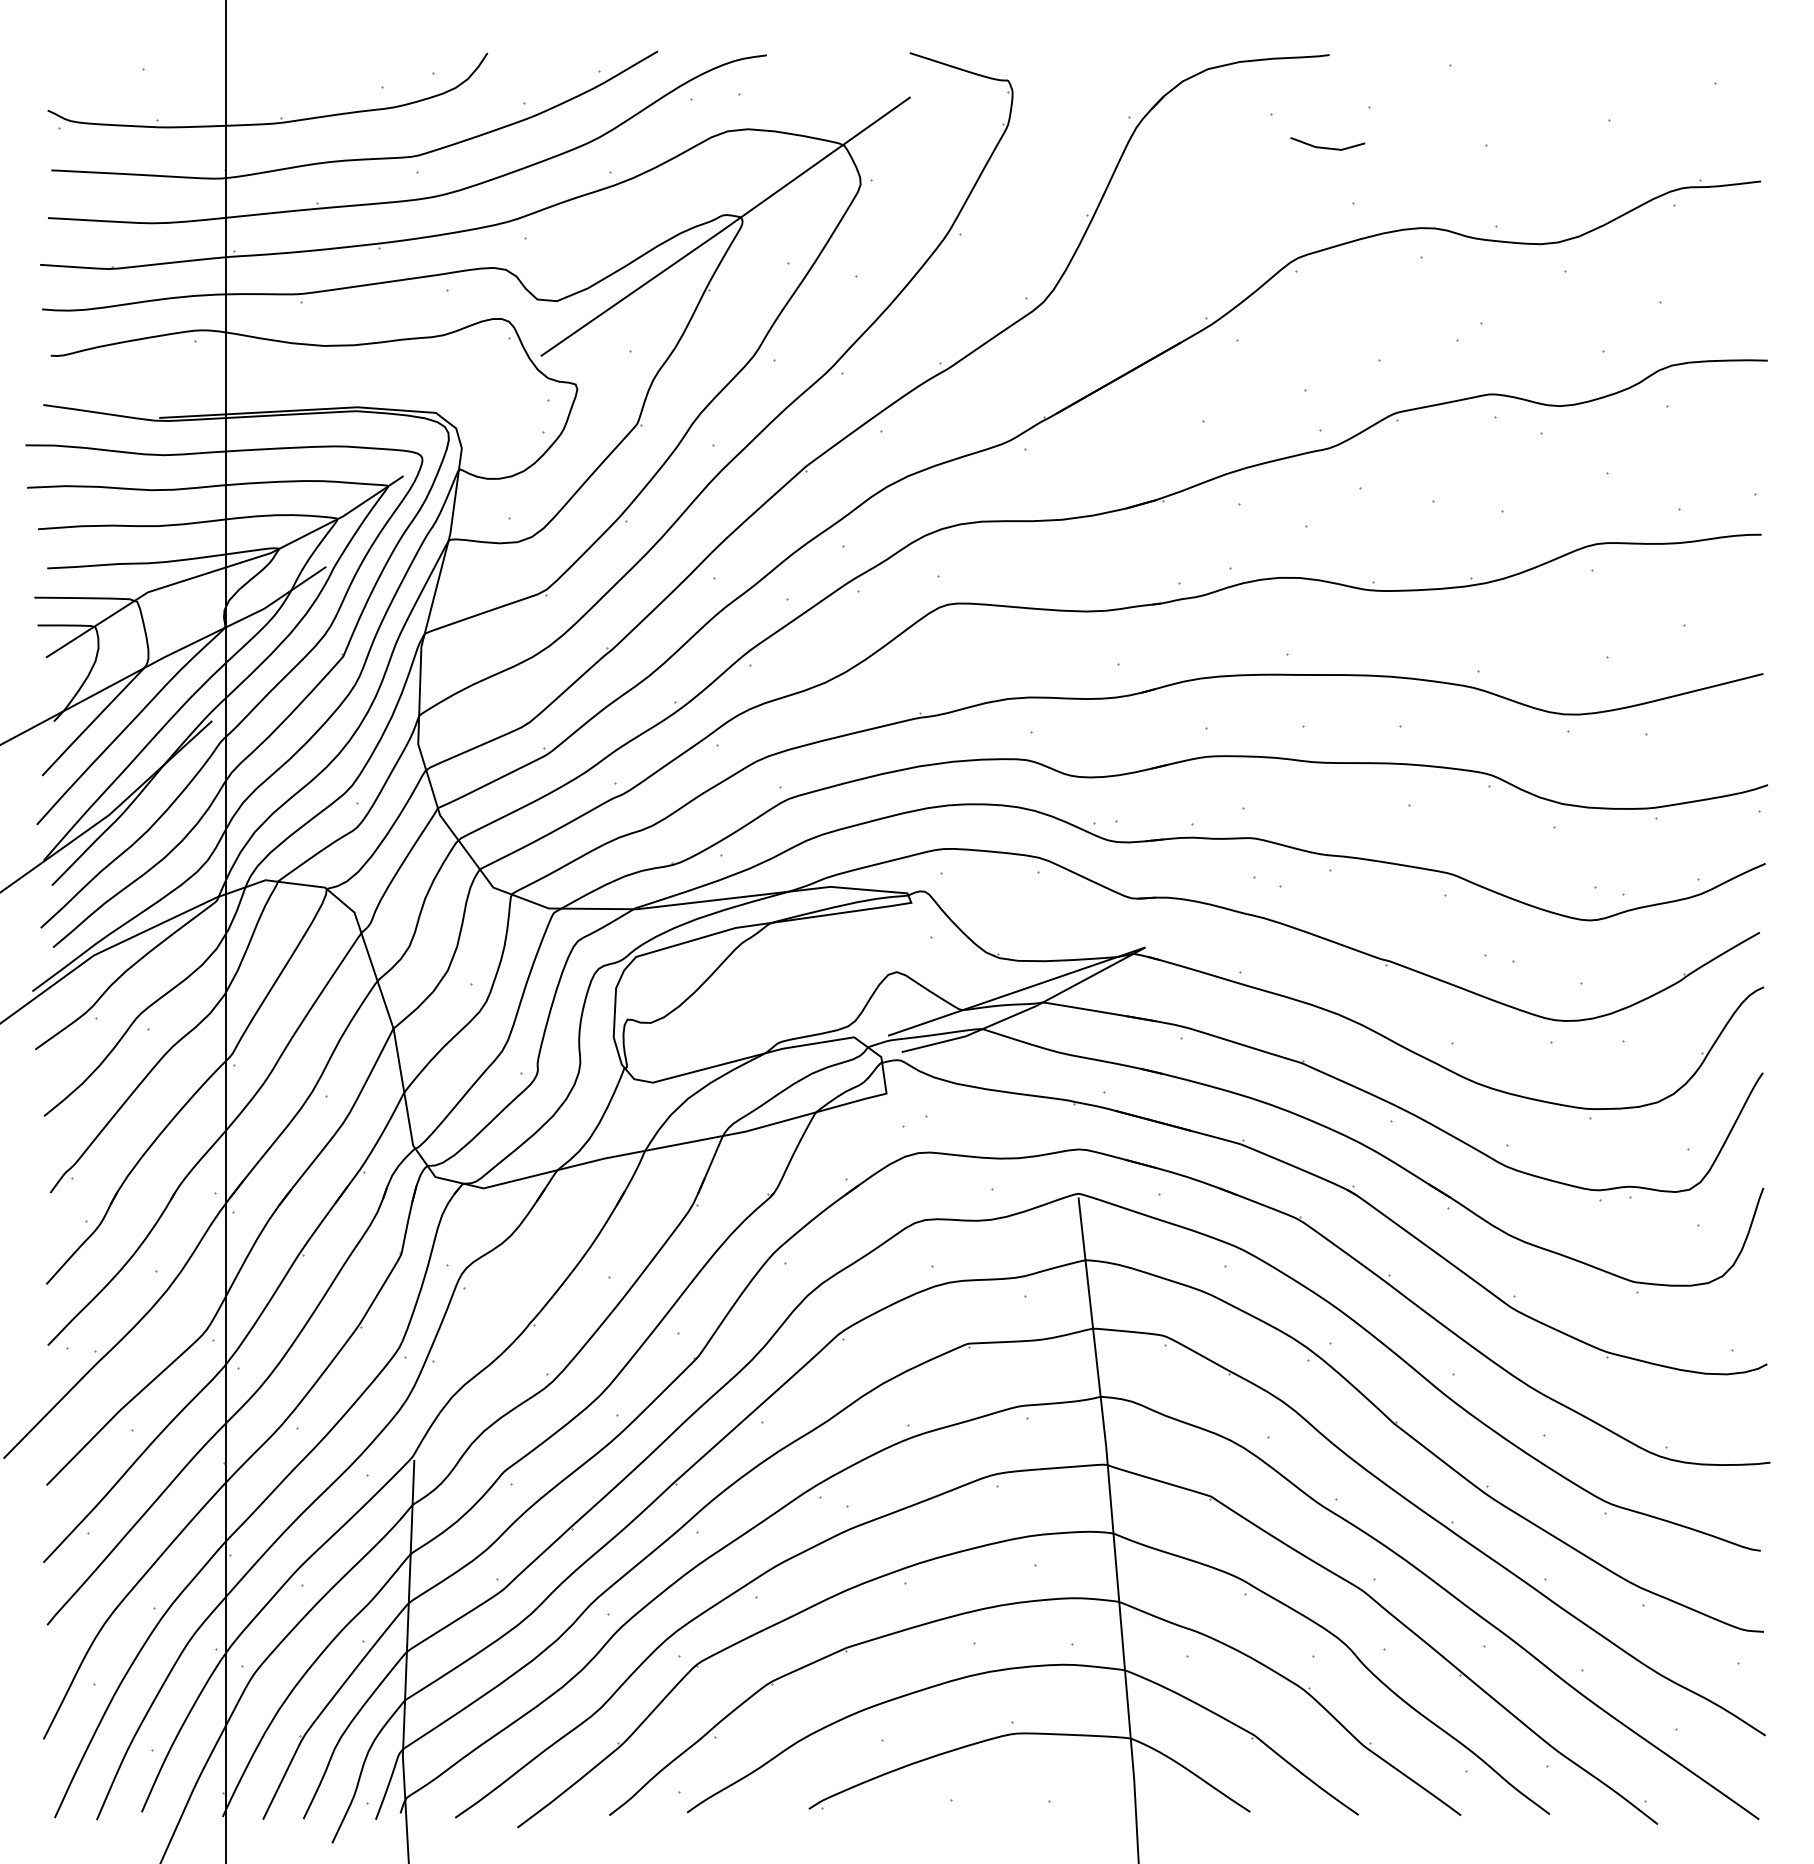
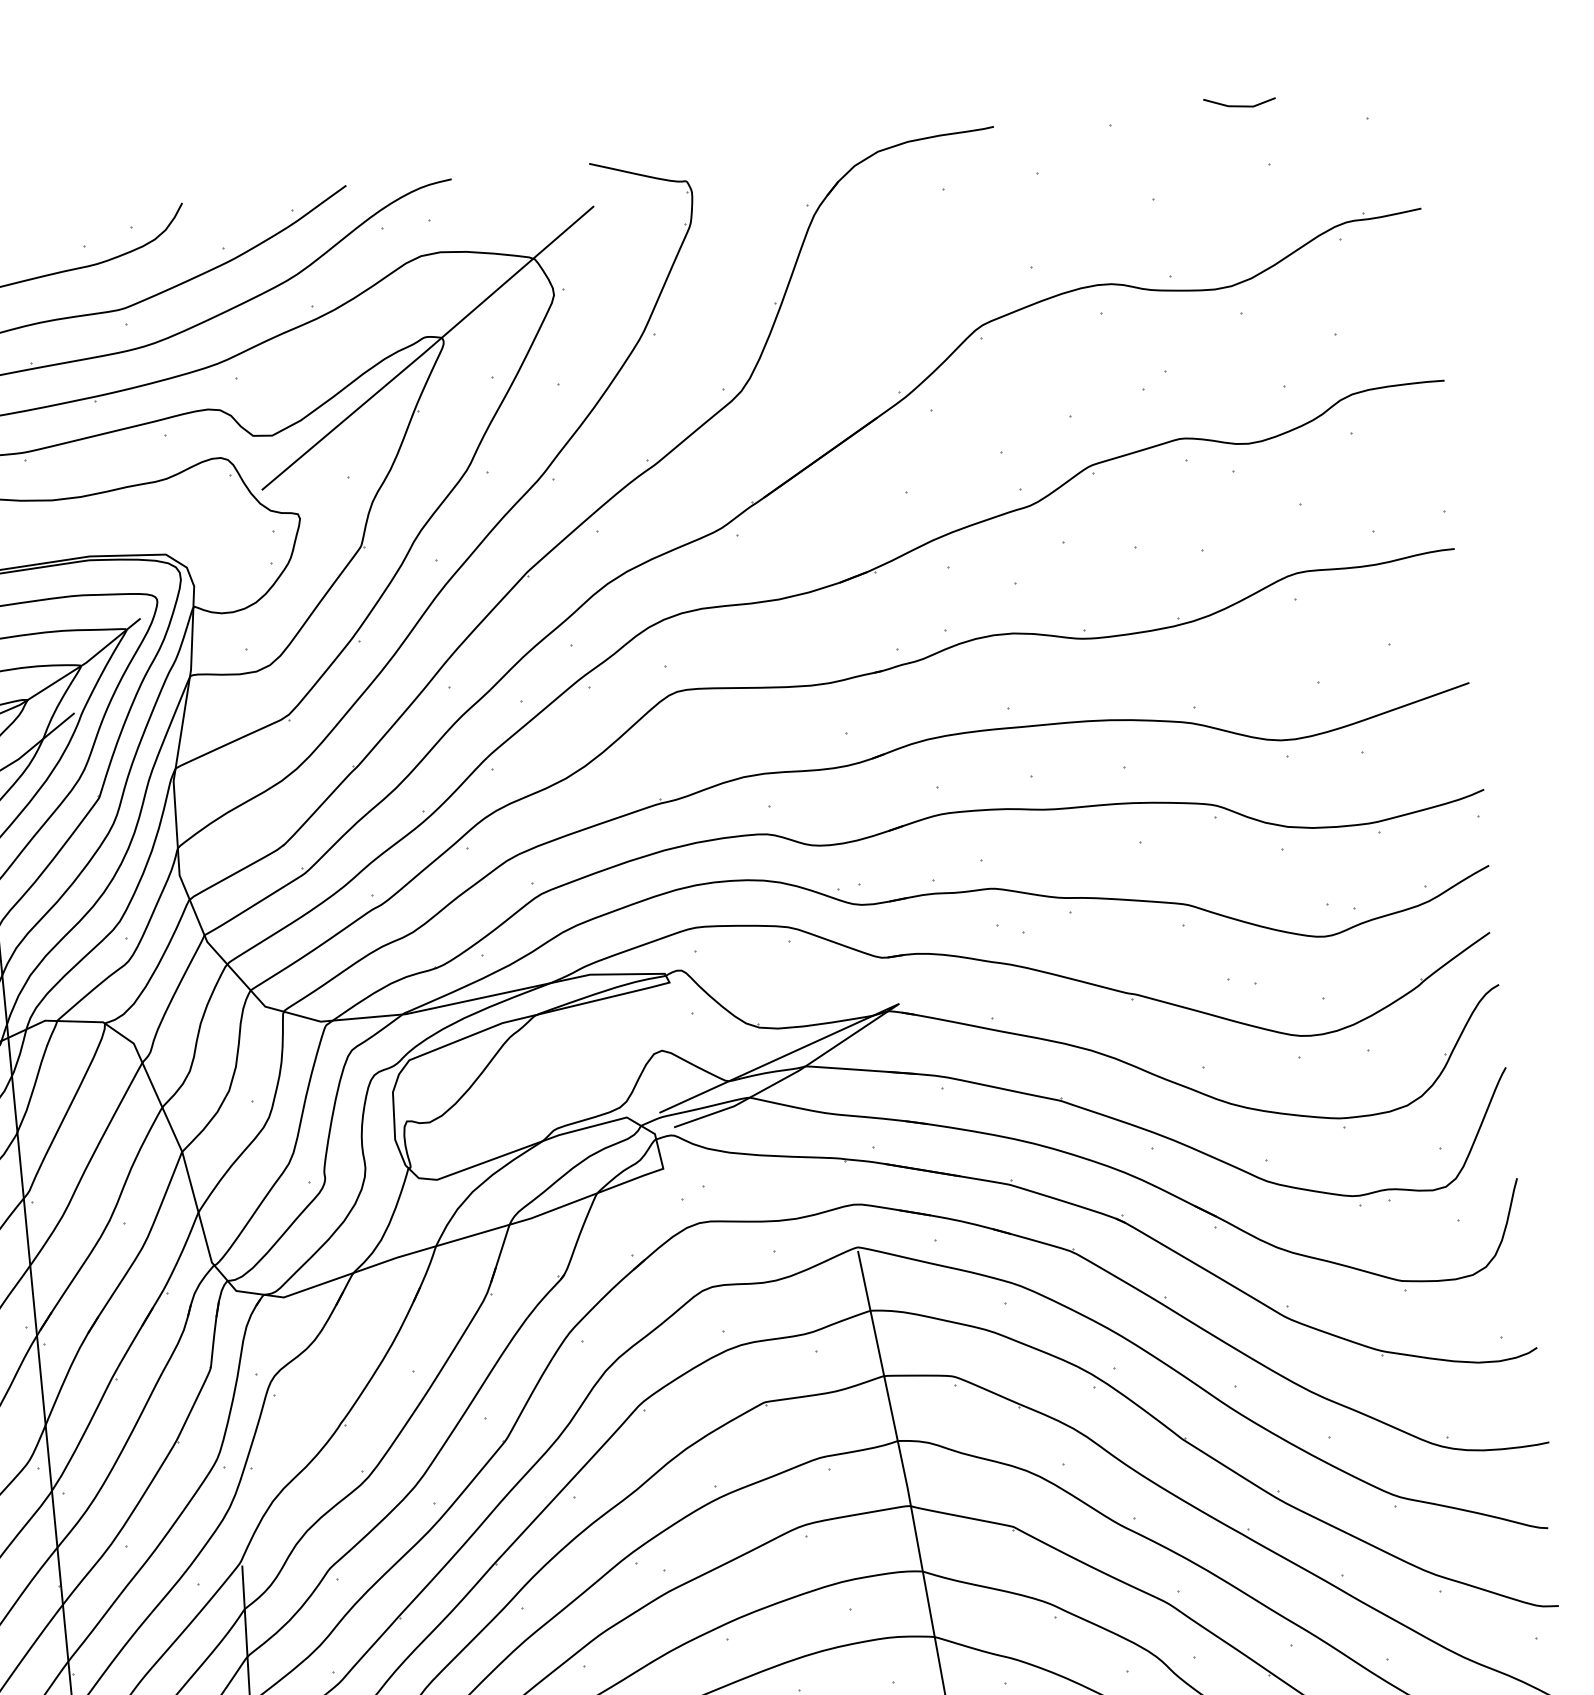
line: (1327, 147) -> (1239, 105), moved

